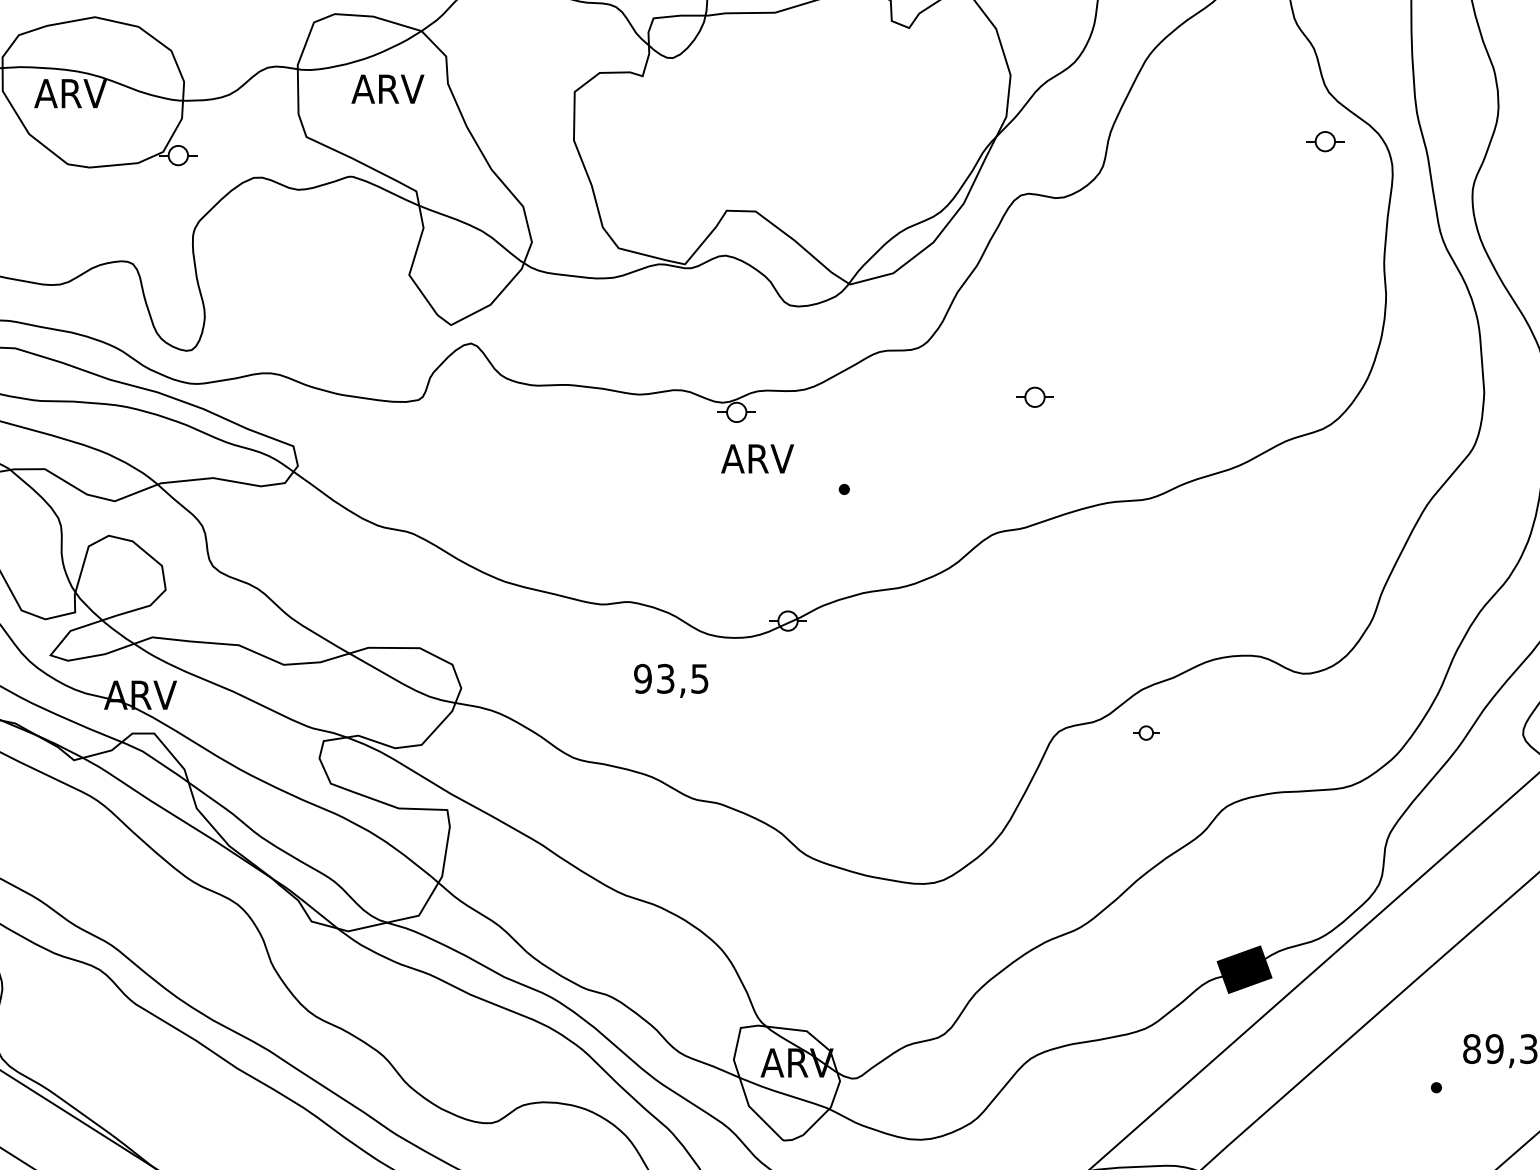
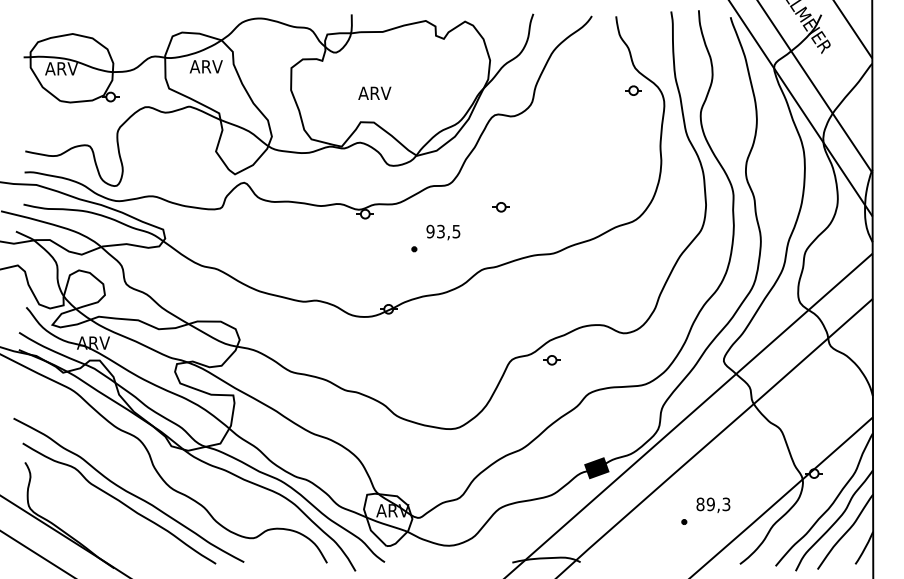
text: (756, 457) -> (374, 92), moved
text: (671, 680) -> (443, 232), moved
part: (1145, 733) -> (551, 360), size x1.43

